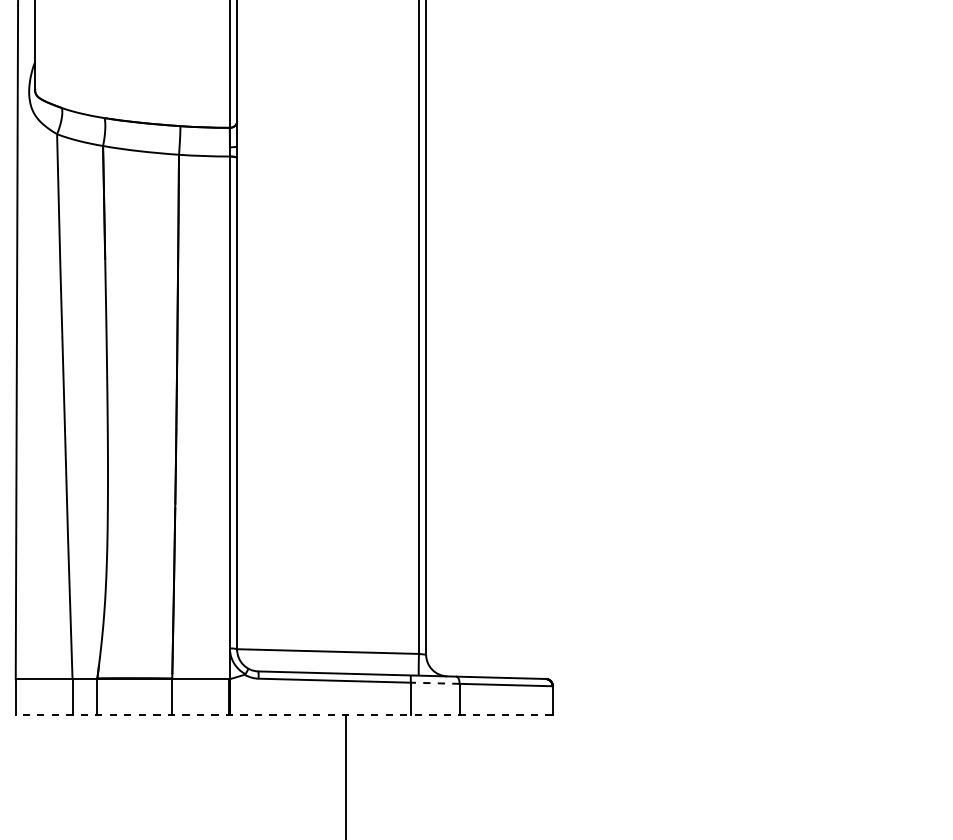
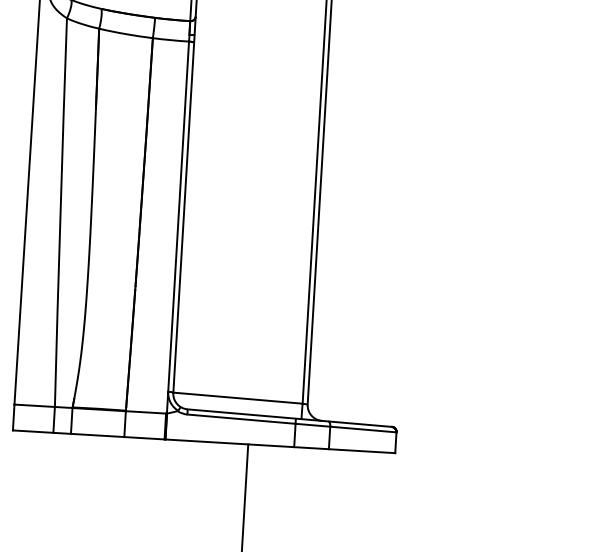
line: (434, 683) -> (312, 425), dashed -> solid
line: (283, 715) -> (203, 441), dashed -> solid

